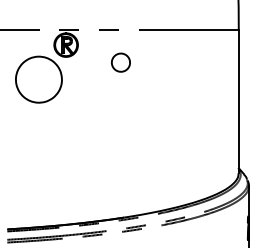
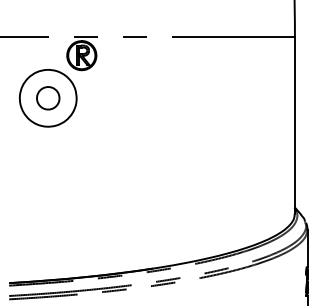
part: (120, 62) -> (47, 98), moved

